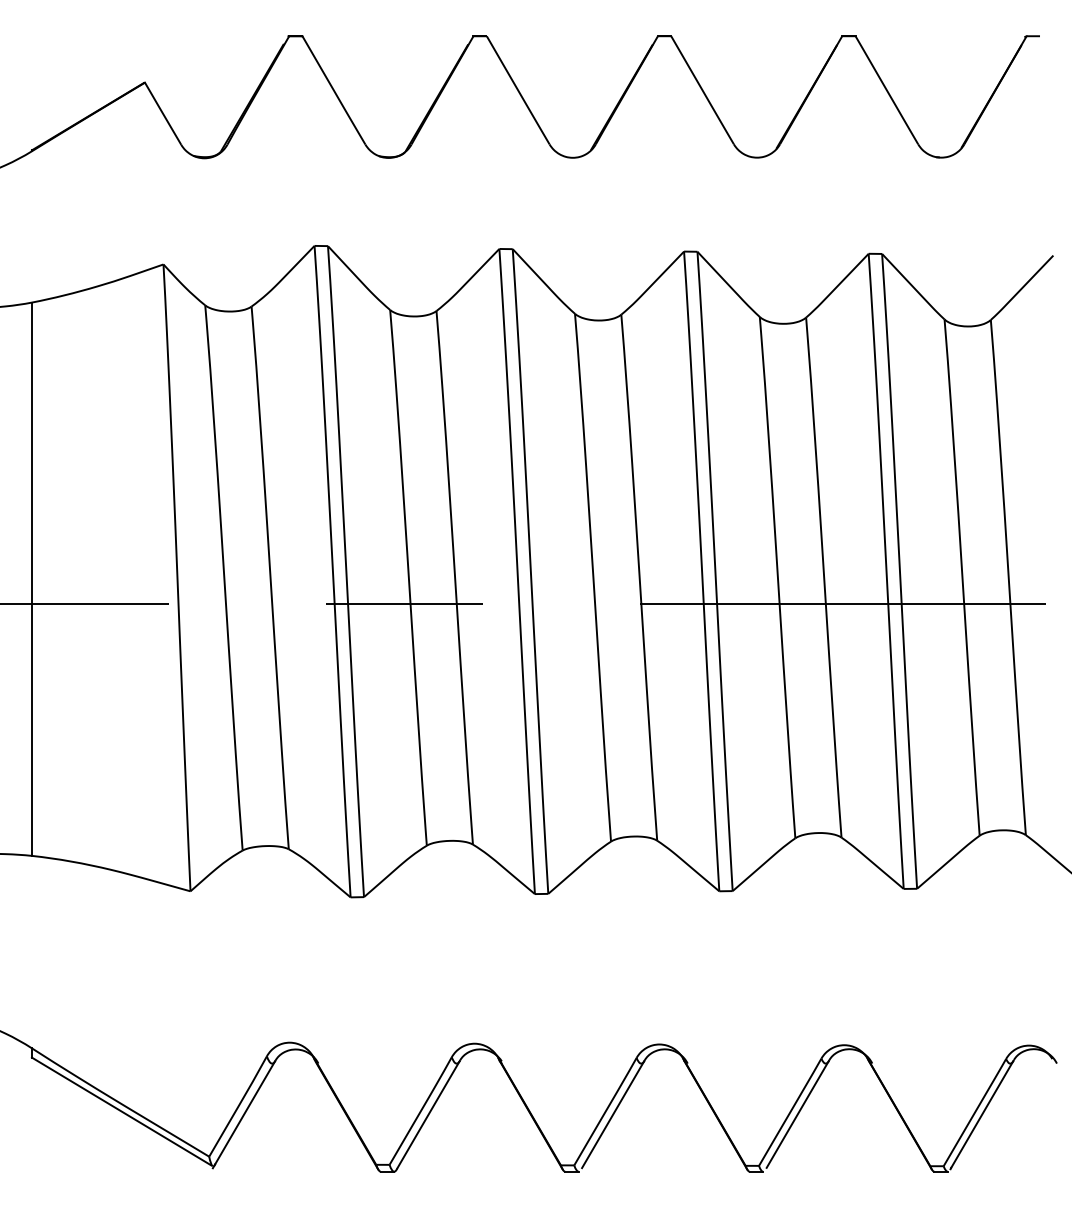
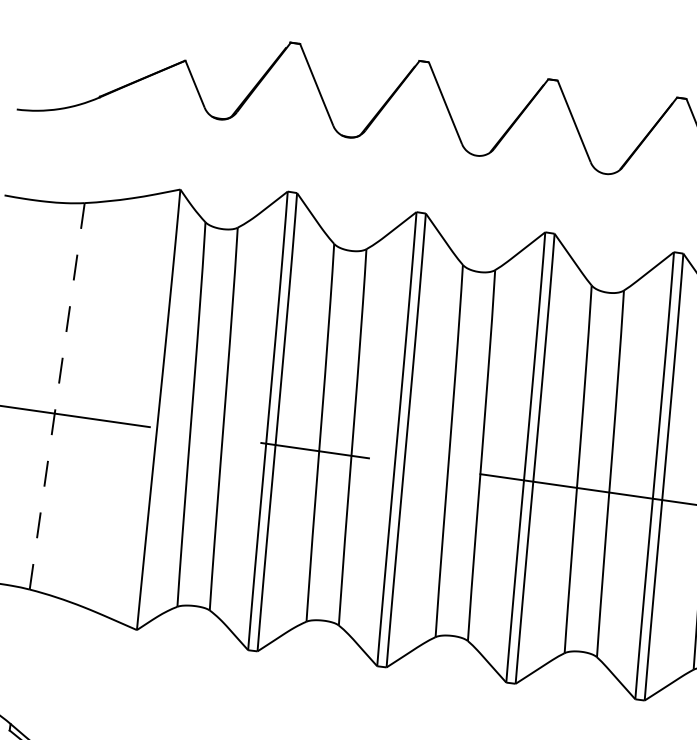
line: (31, 579) -> (56, 396), solid -> dashed

